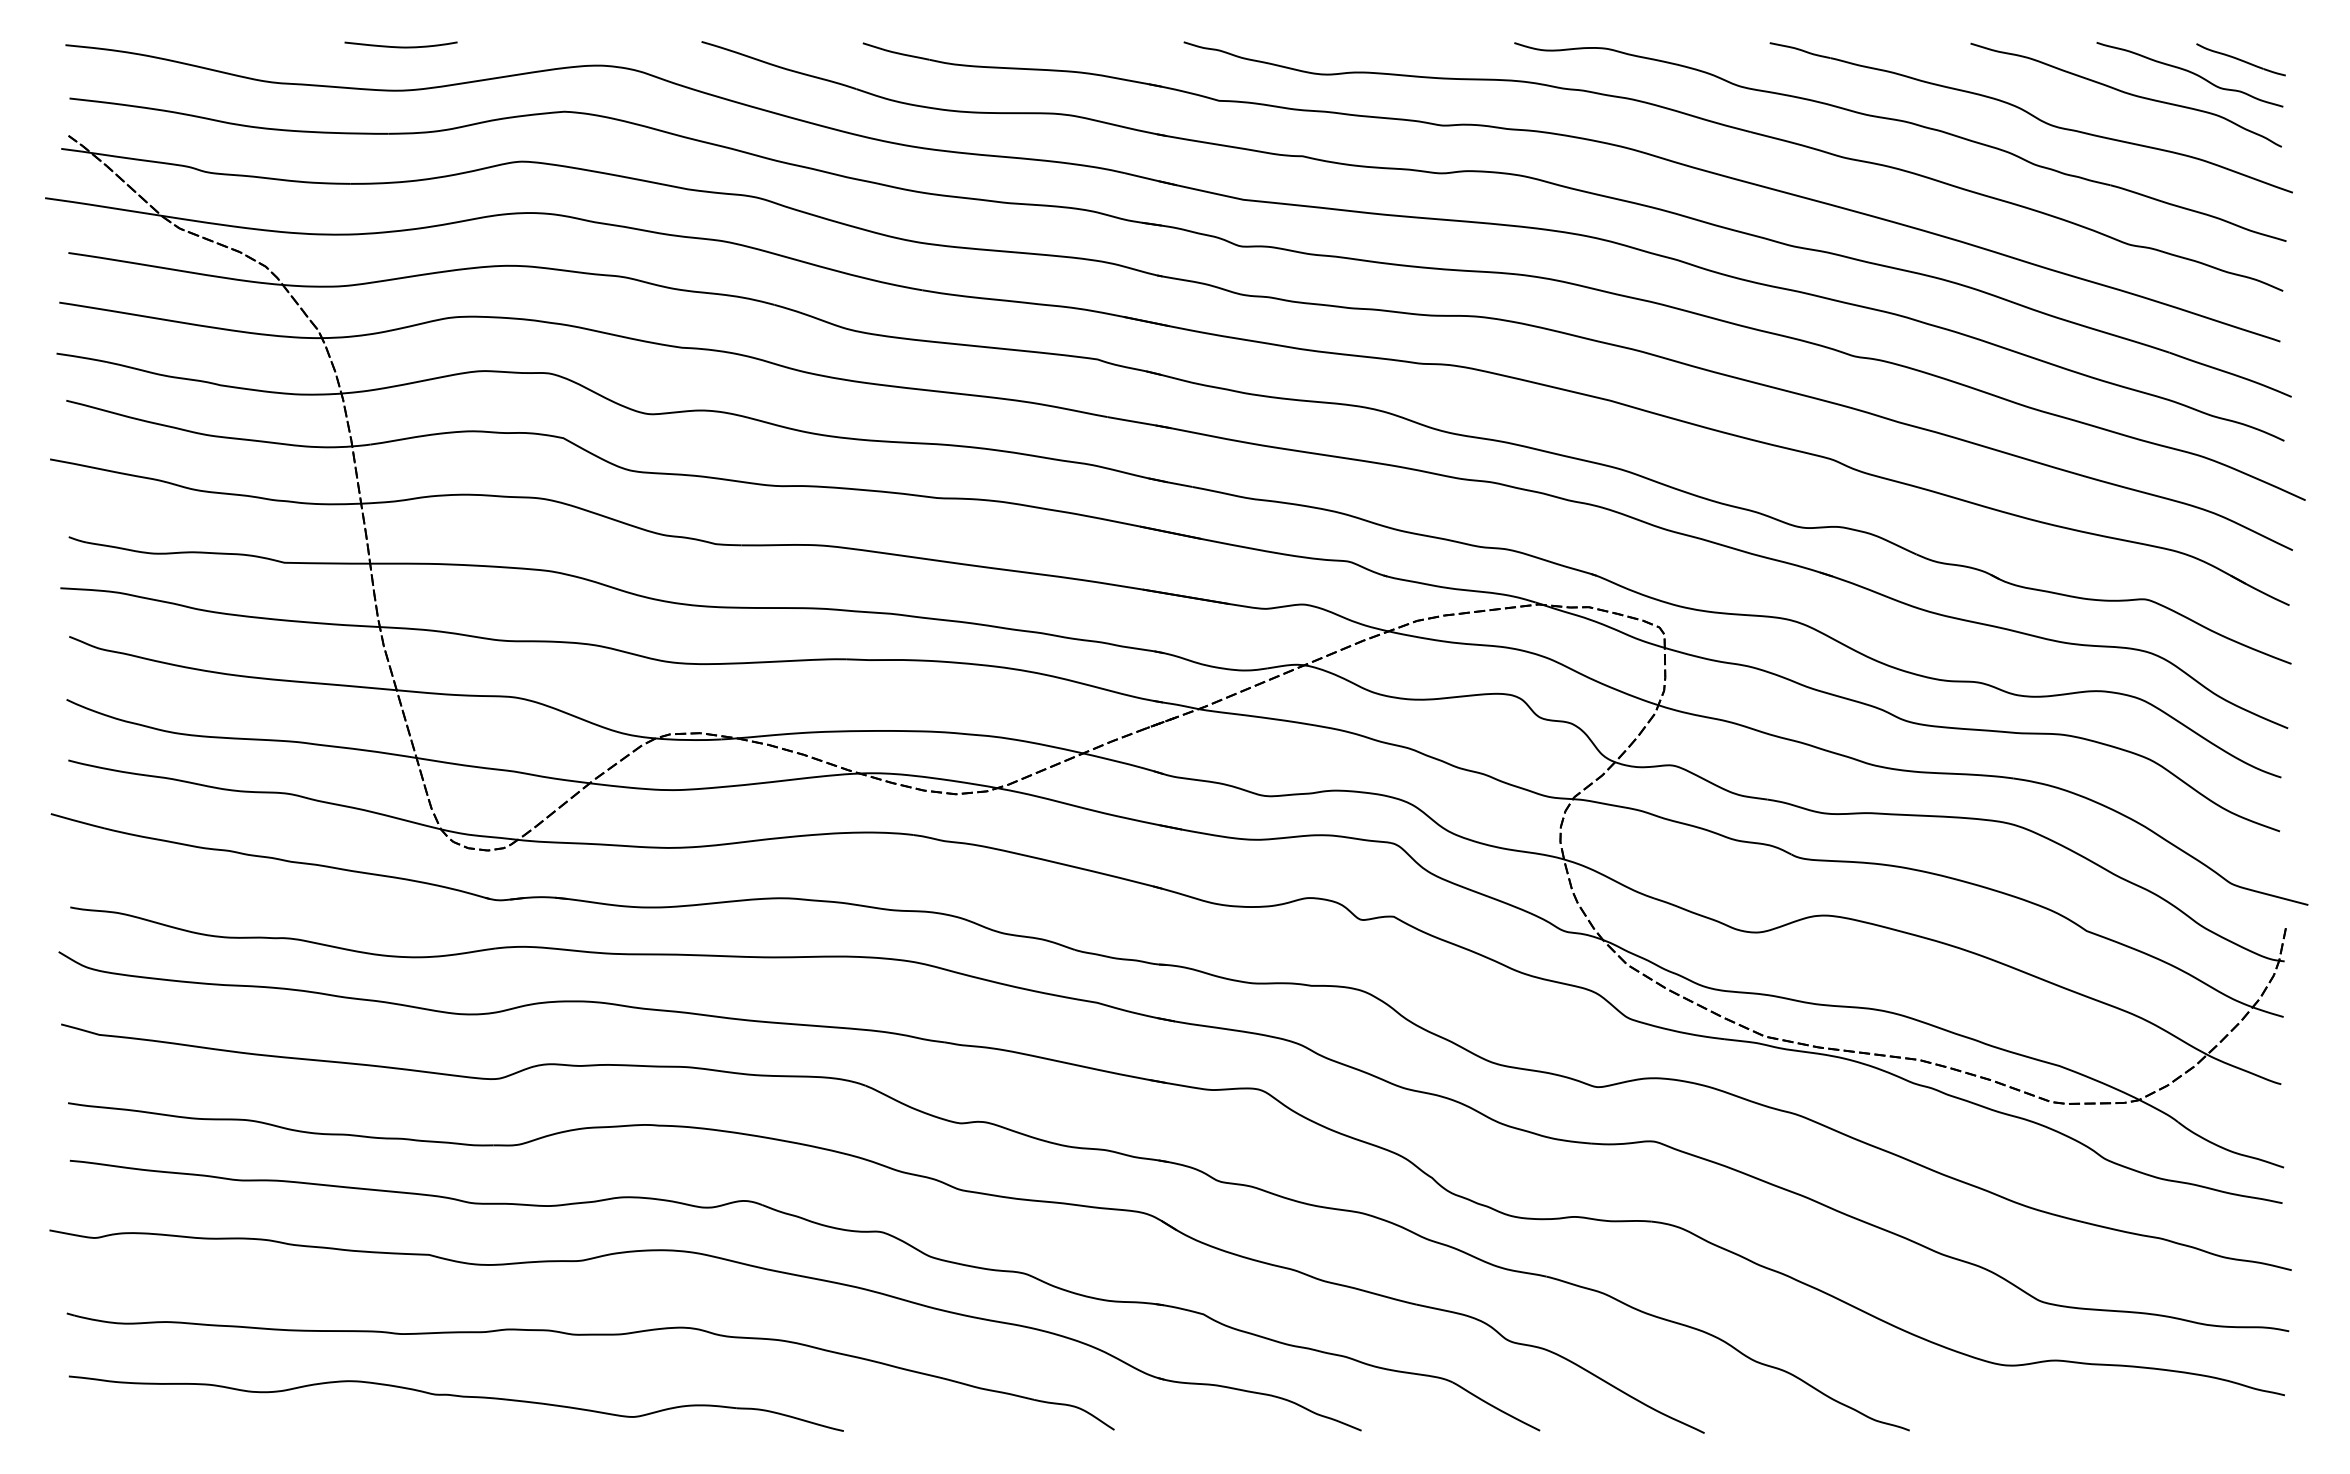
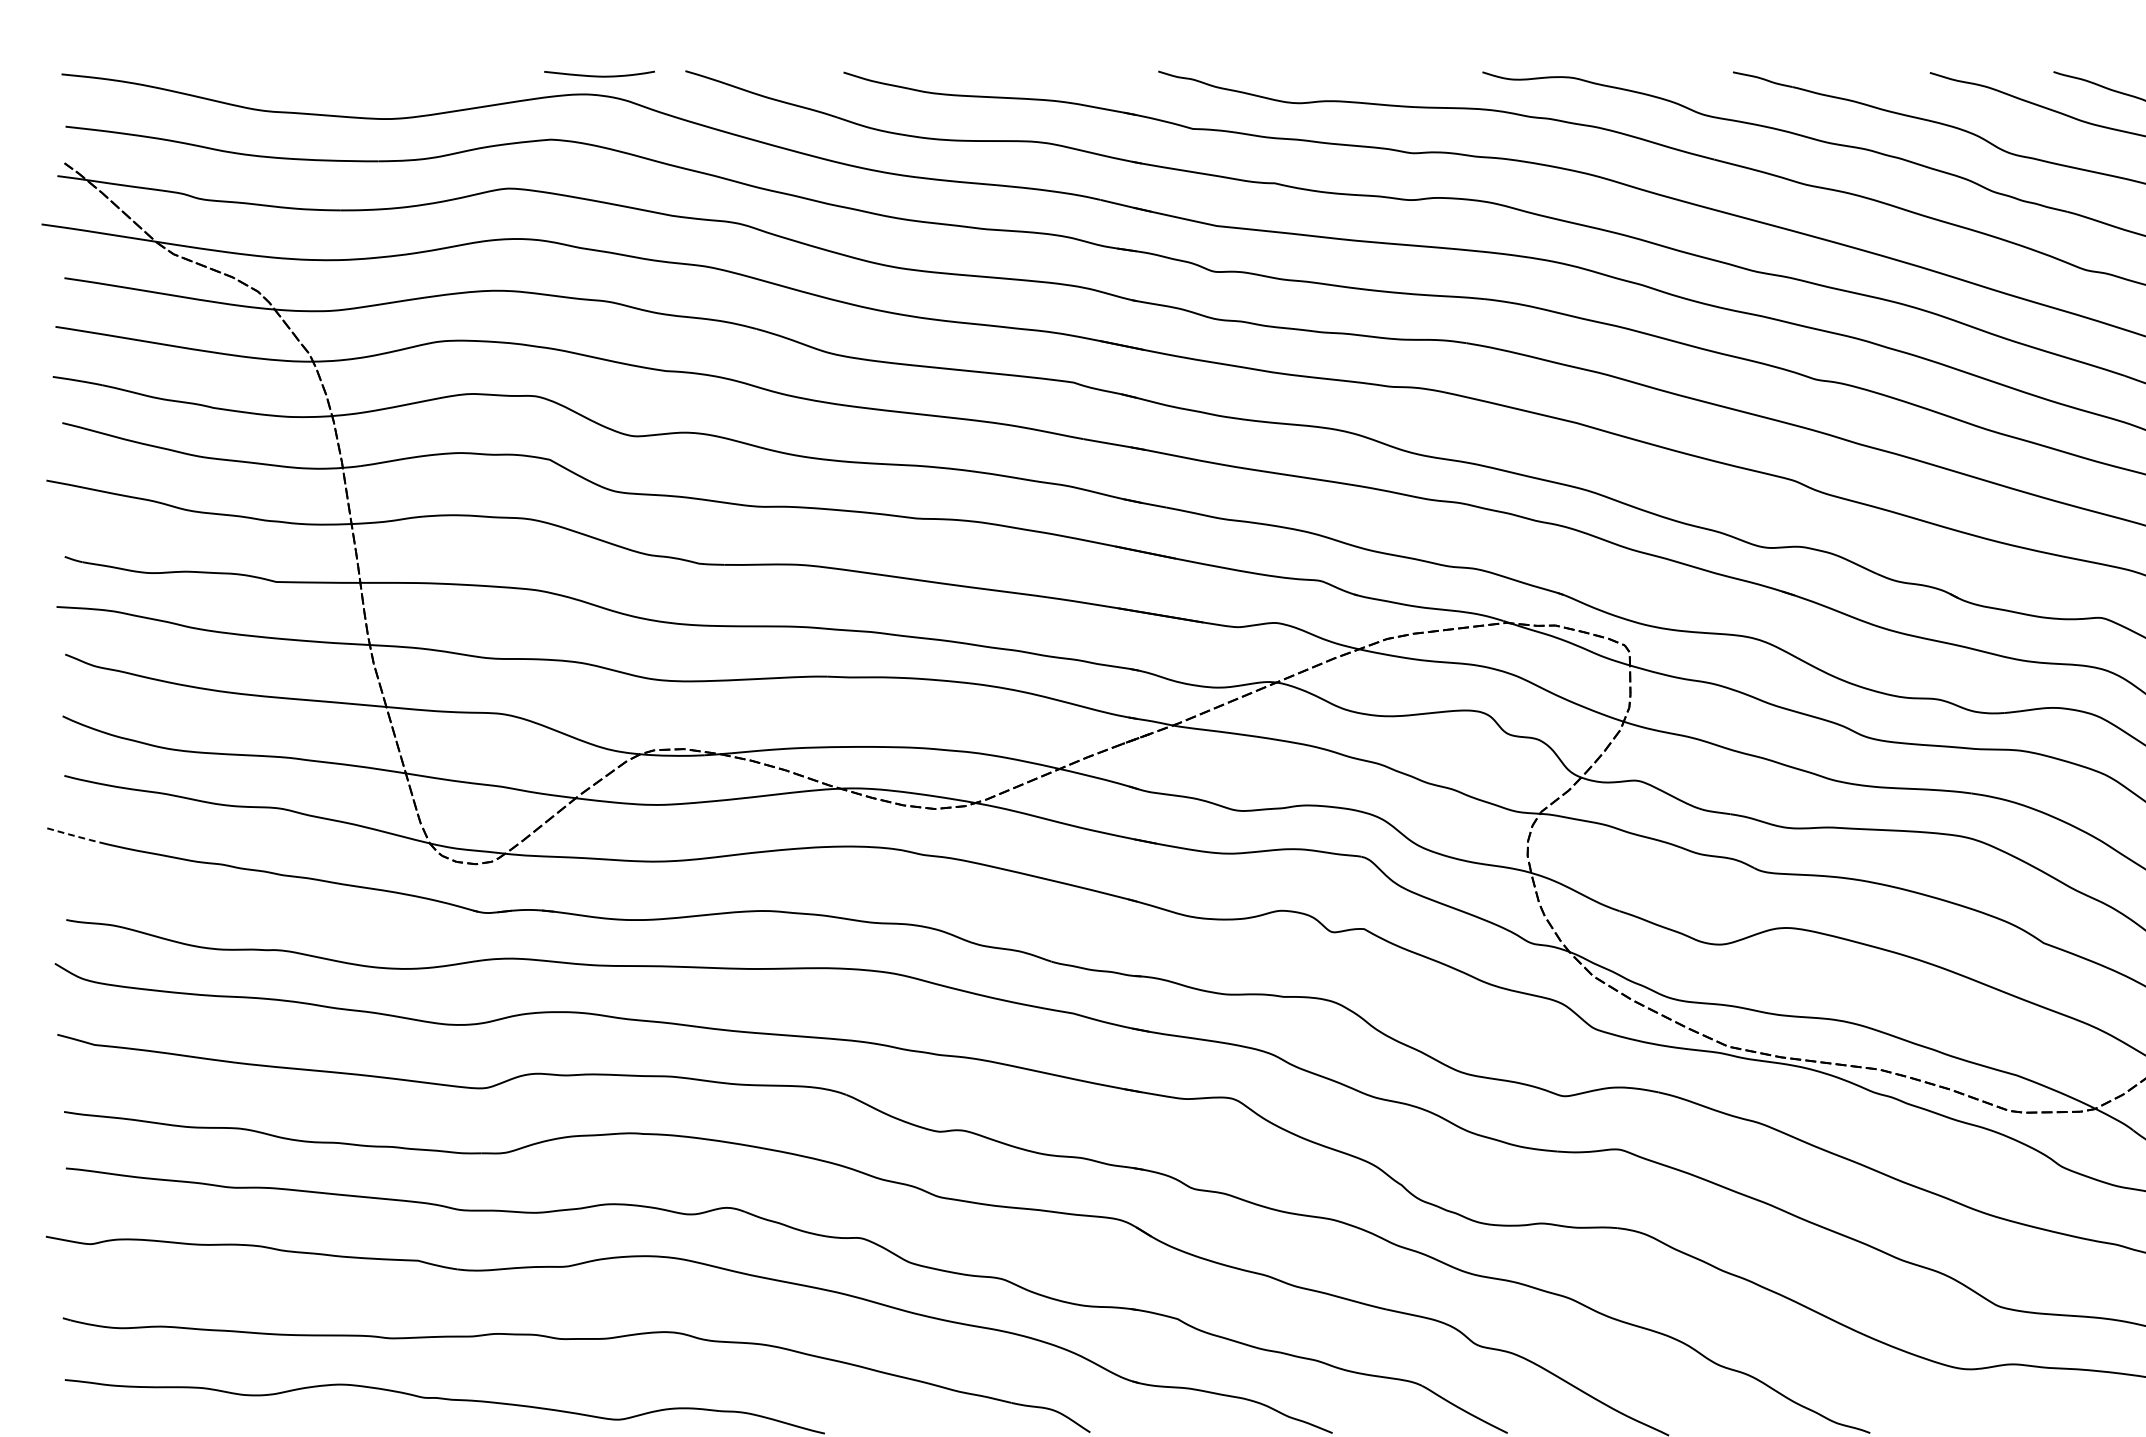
curve: (400, 46) -> (599, 75), moved
line: (78, 821) -> (74, 835), solid -> dashed

